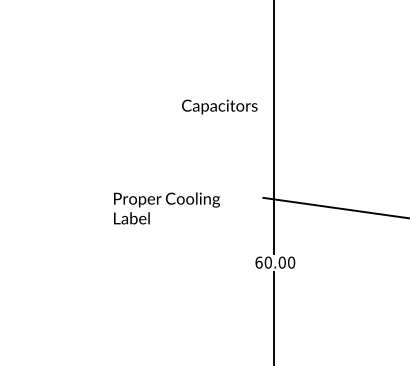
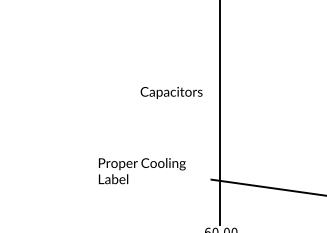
text: (219, 106) -> (171, 92), moved
text: (166, 208) -> (141, 171), moved

